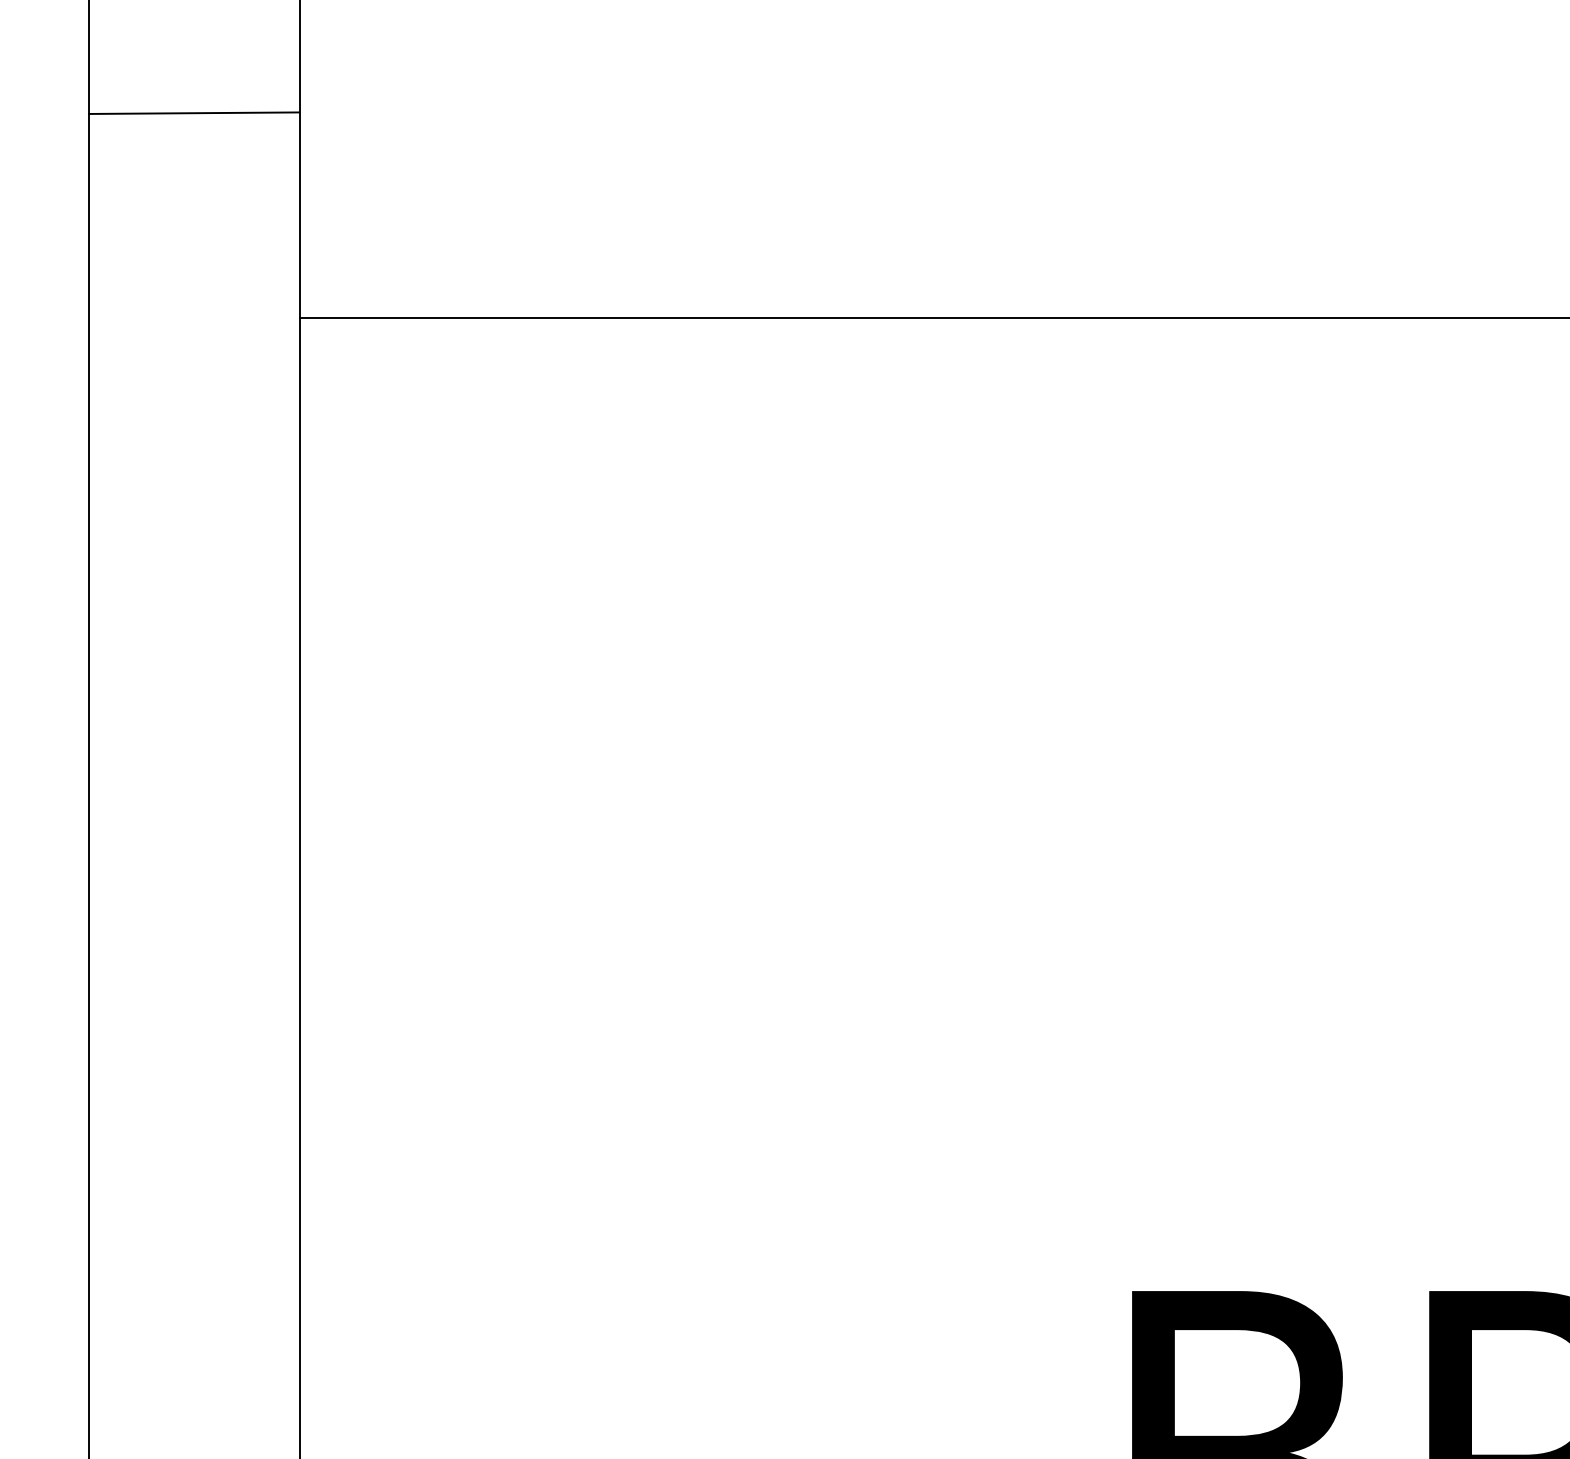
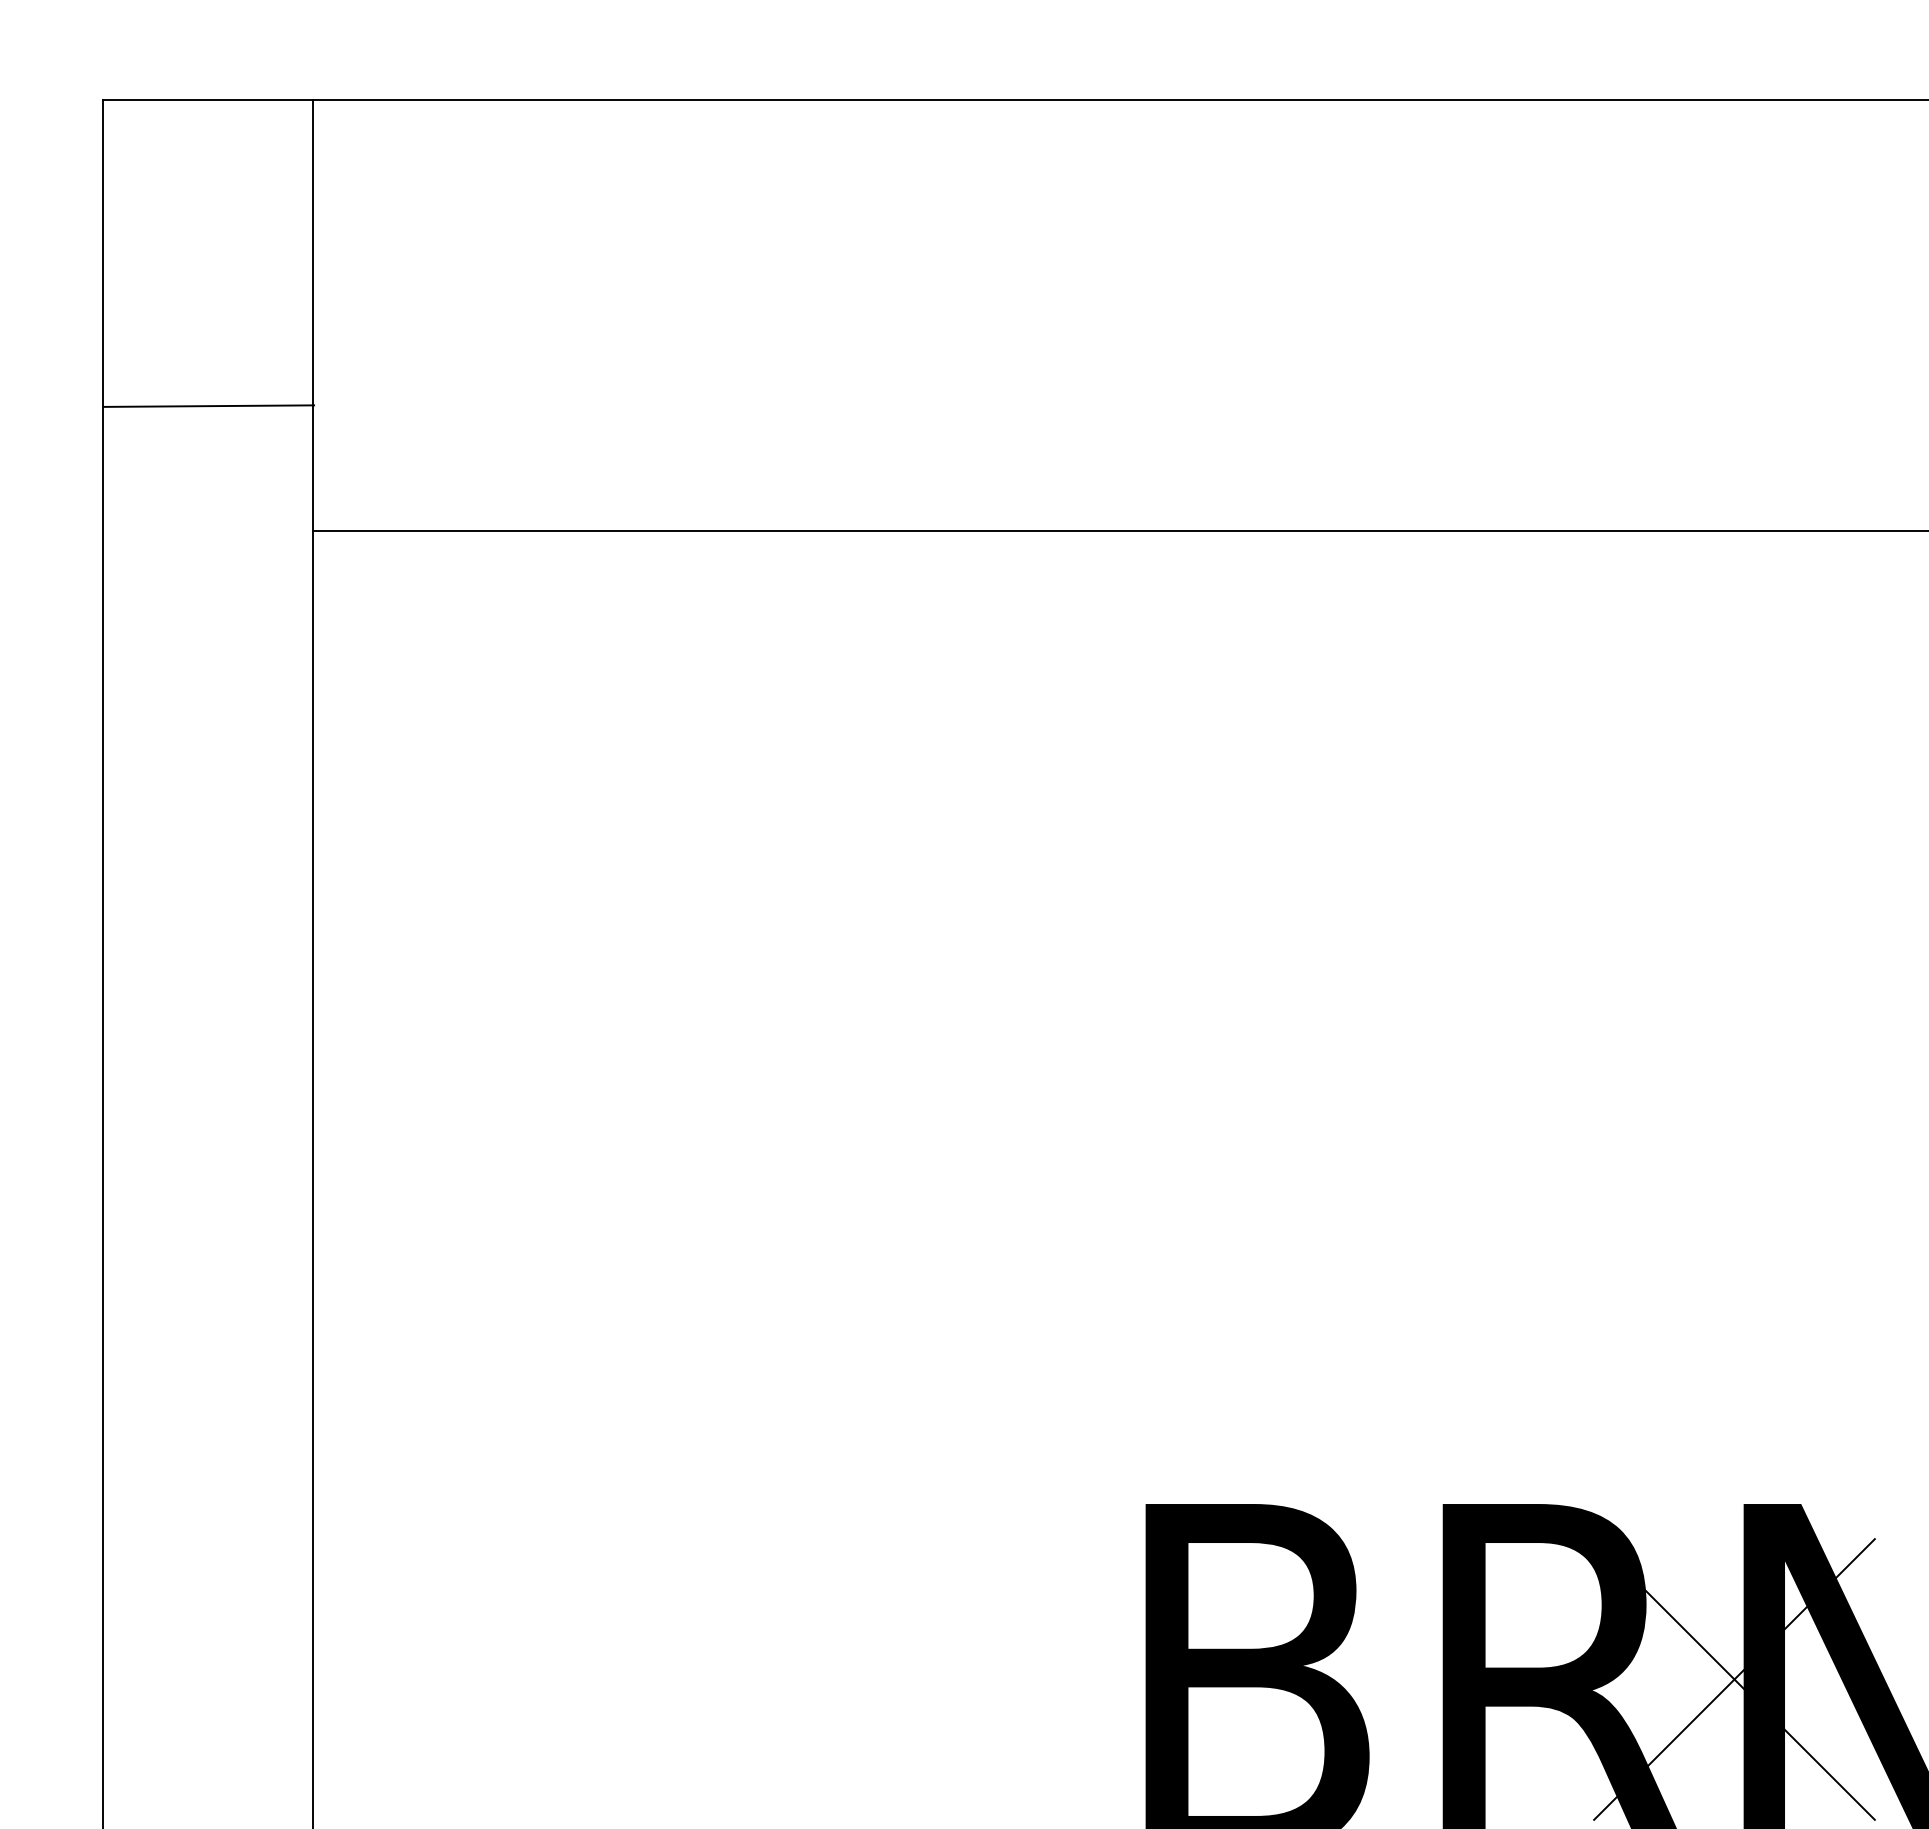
line: (193, 112) -> (208, 405), moved

